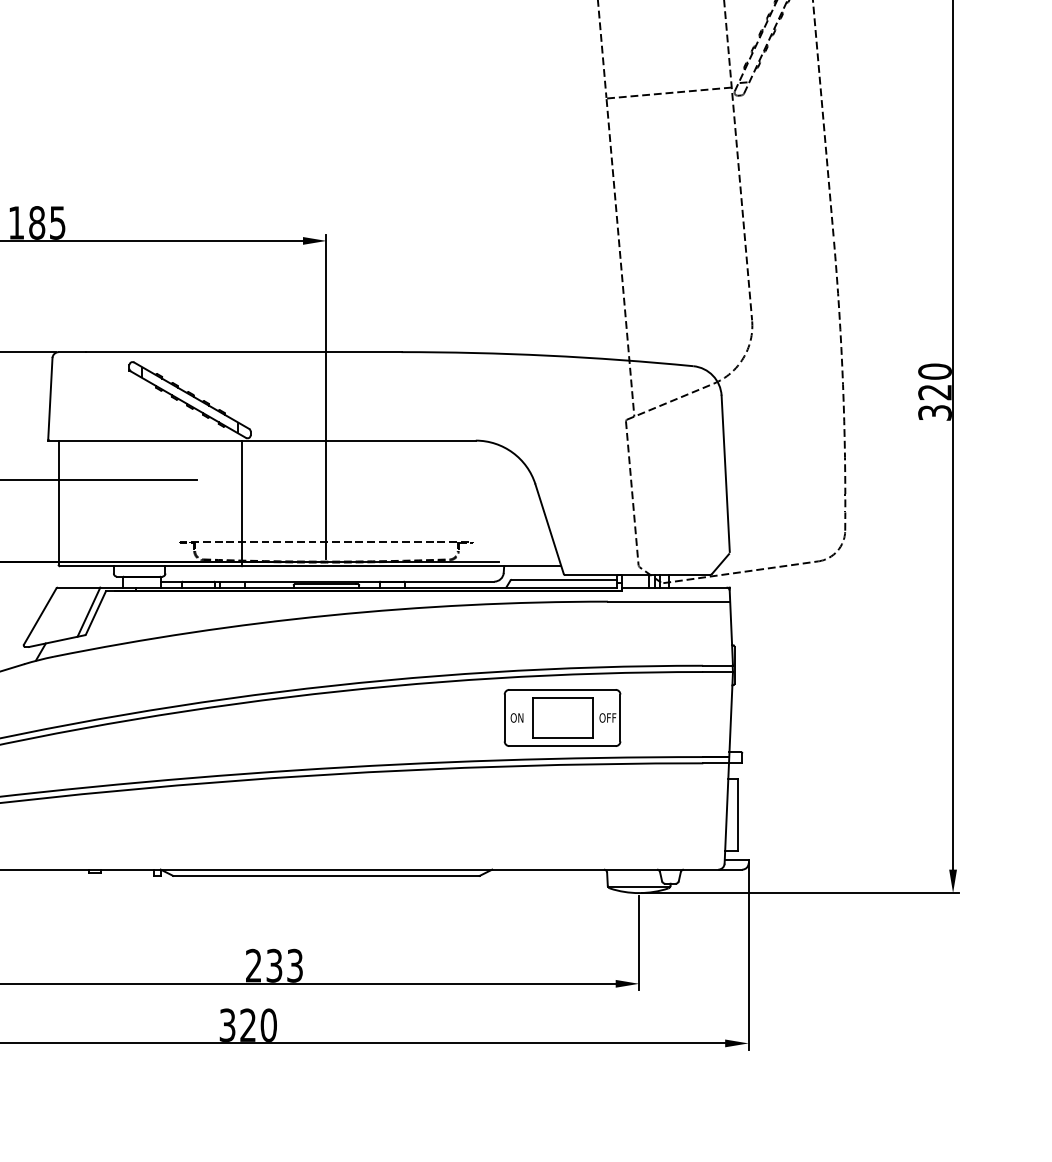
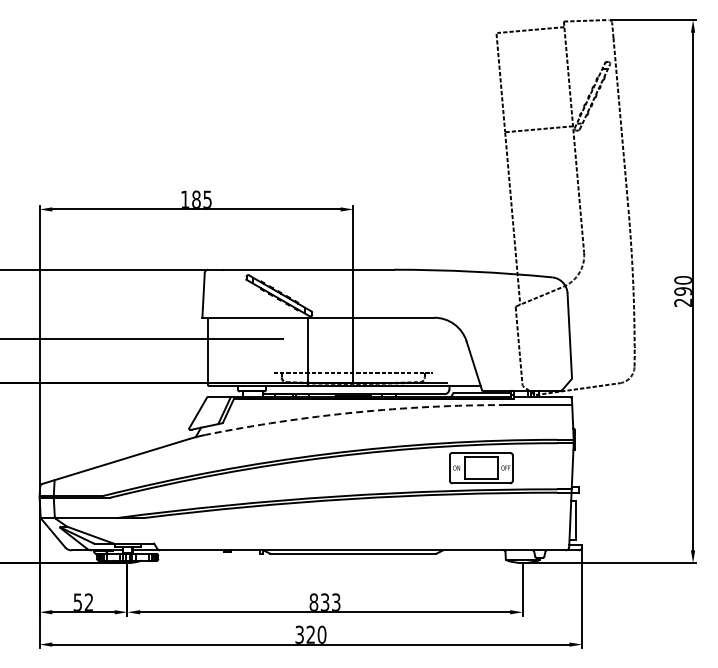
text: (933, 401) -> (682, 296), 320 -> 290
arc: (330, 615) -> (355, 412), solid -> dashed
text: (253, 963) -> (313, 601), 233 -> 833

